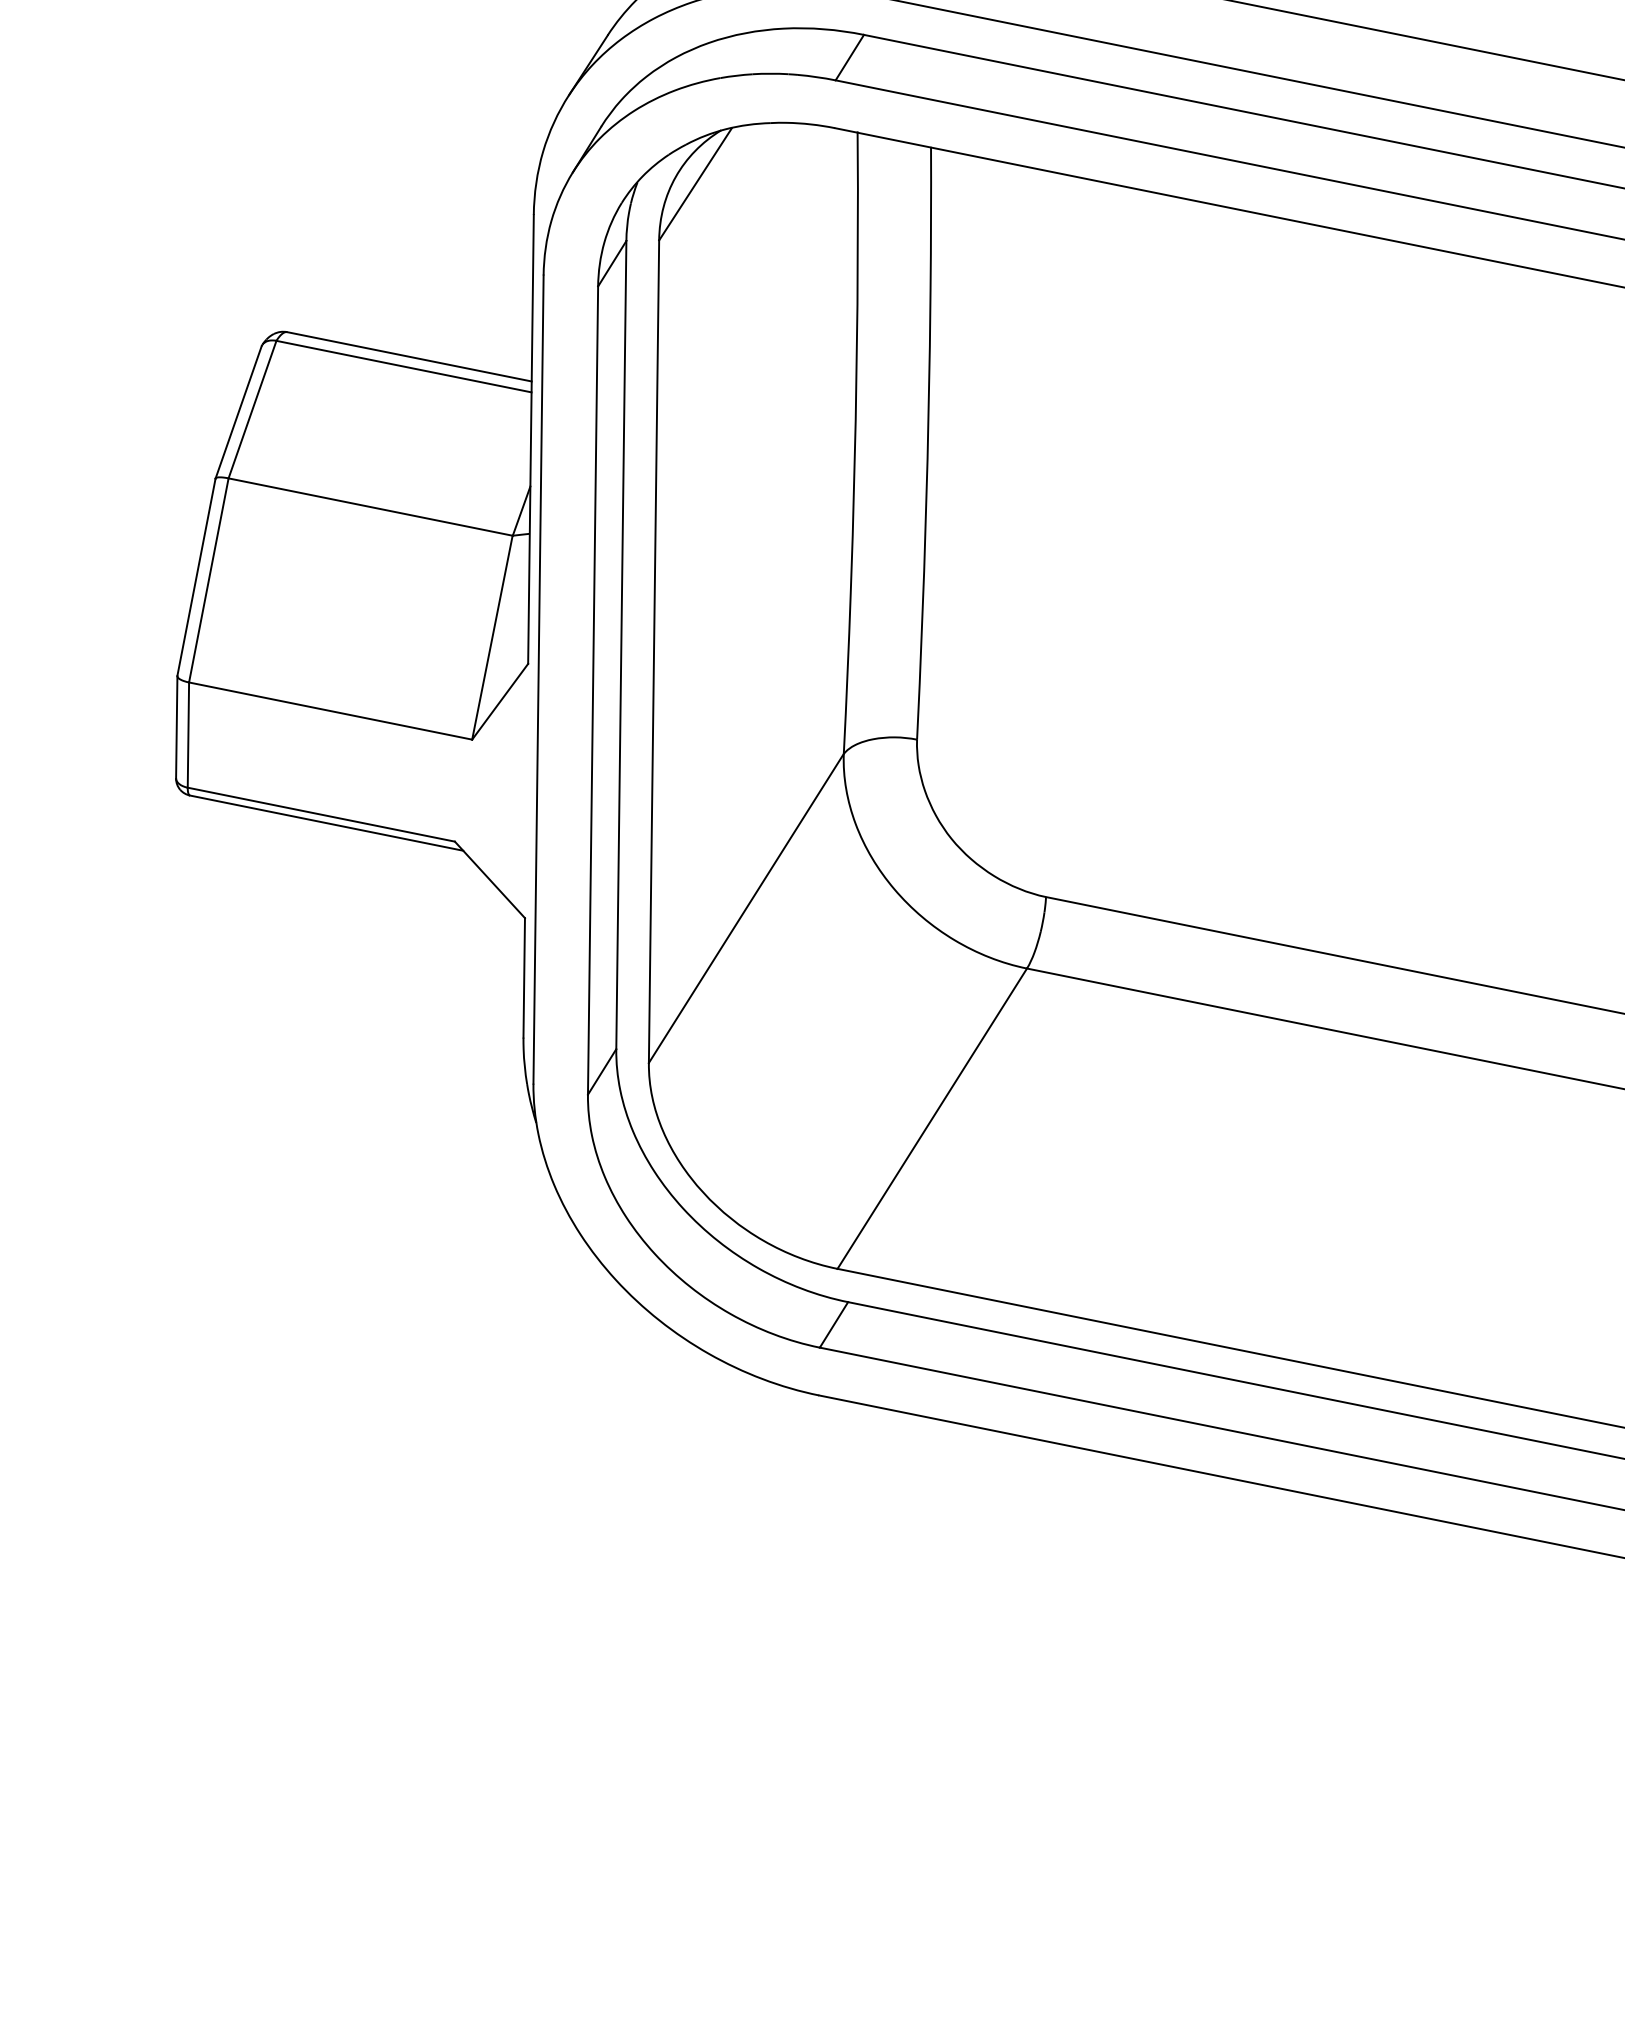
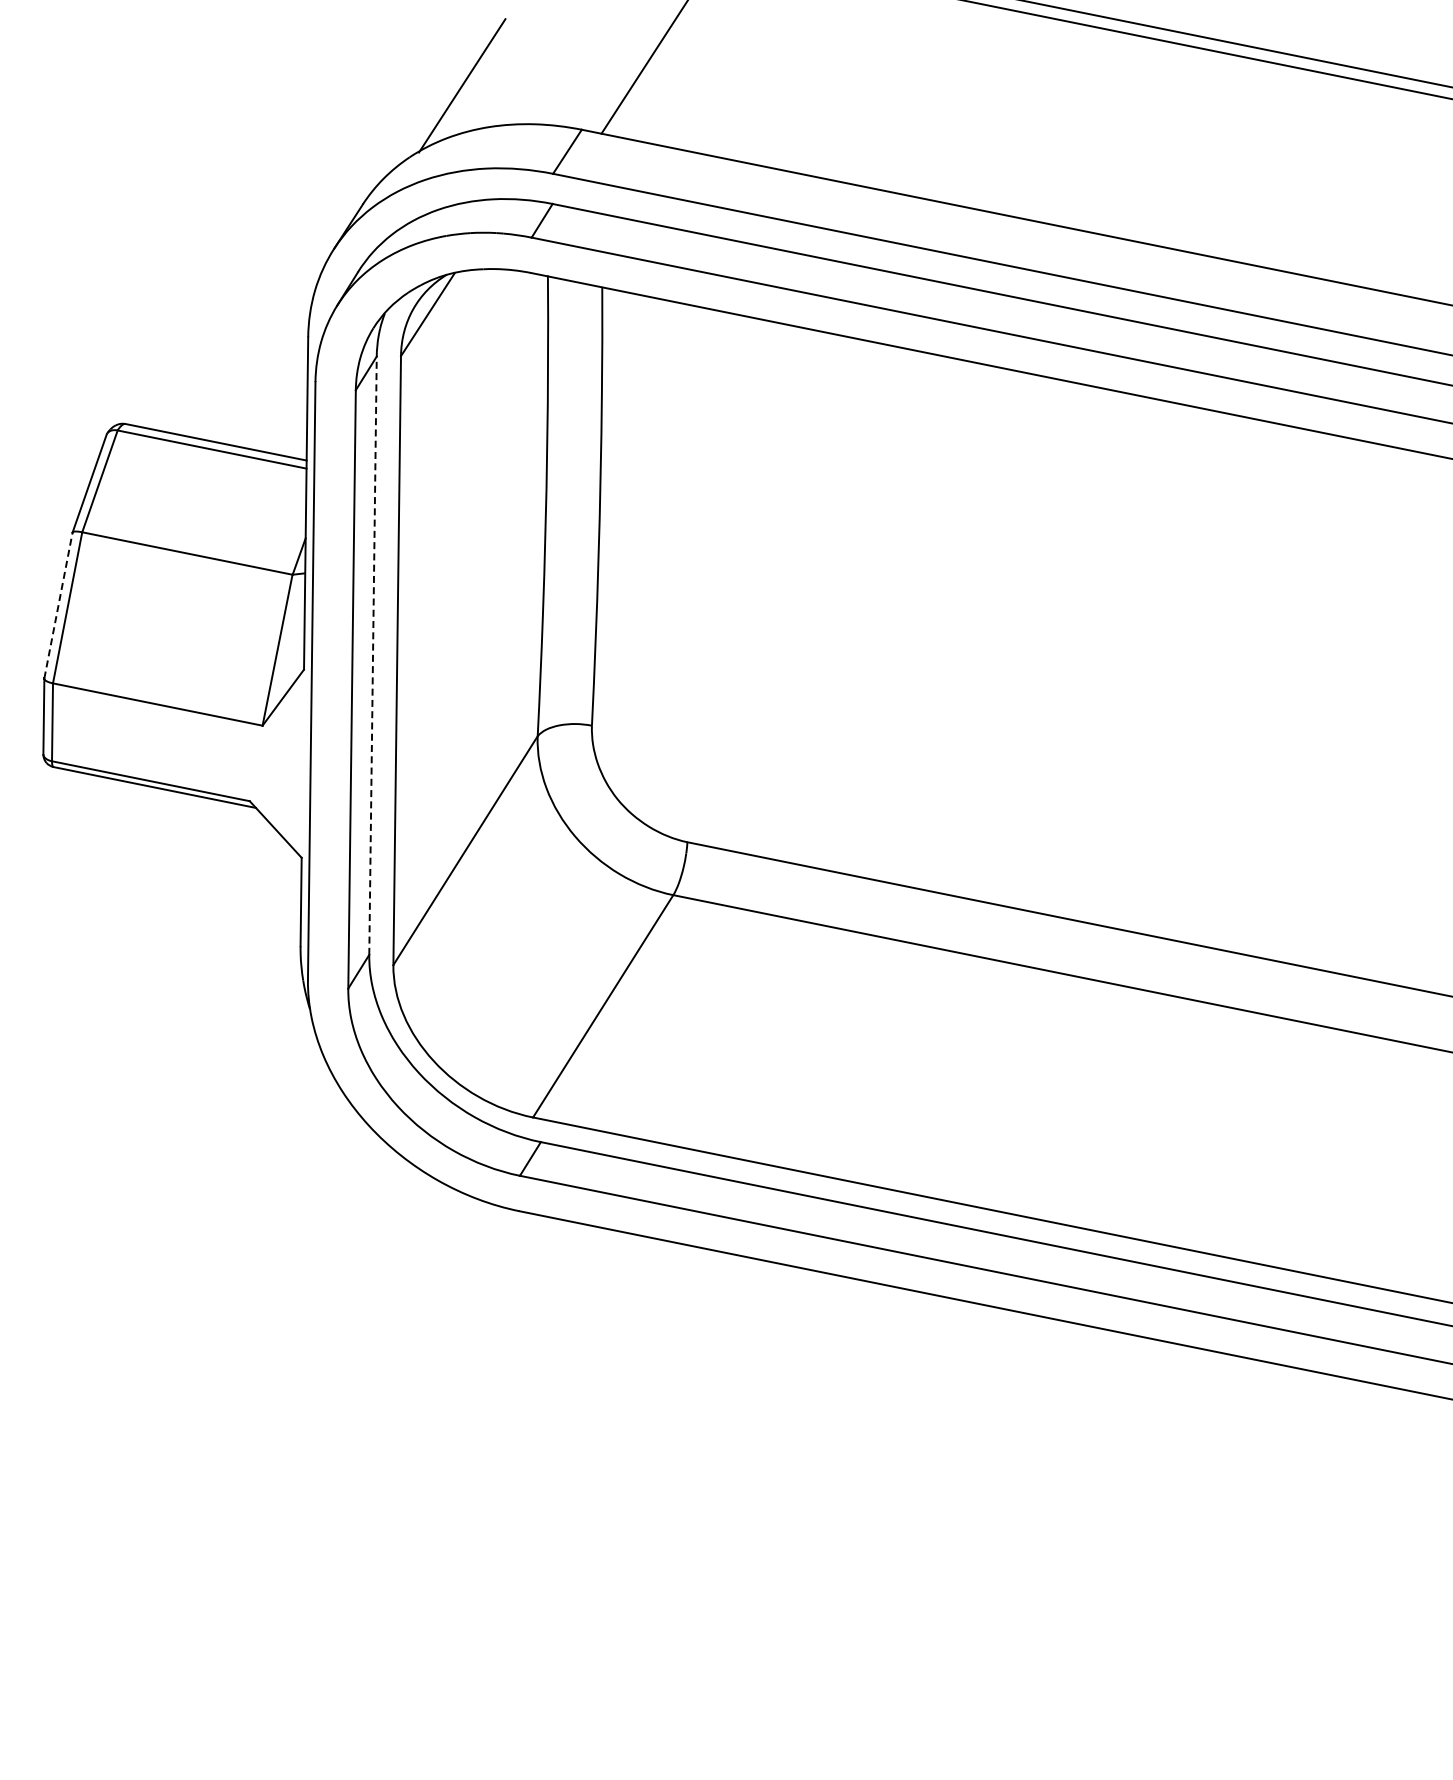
line: (196, 577) -> (58, 605), solid -> dashed
line: (621, 644) -> (373, 655), solid -> dashed

